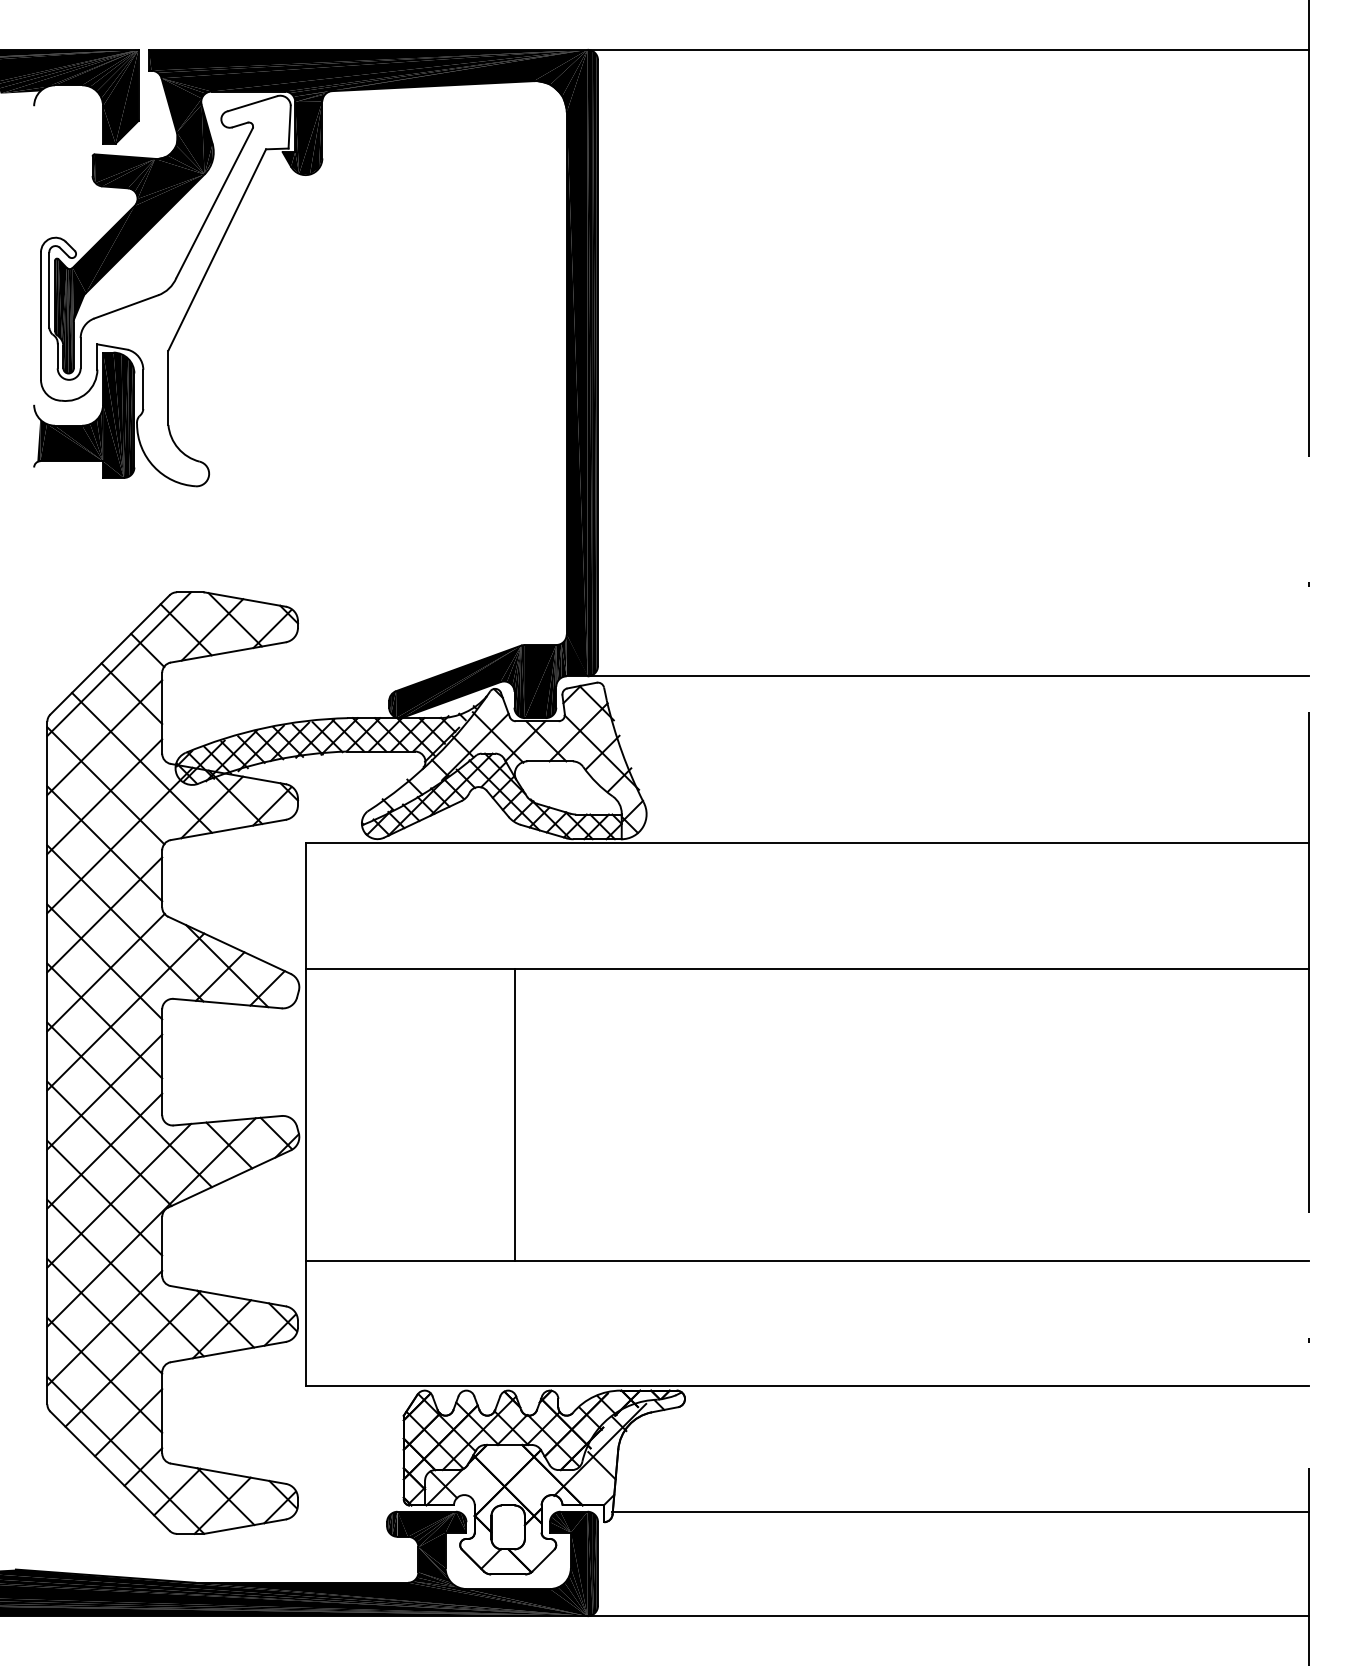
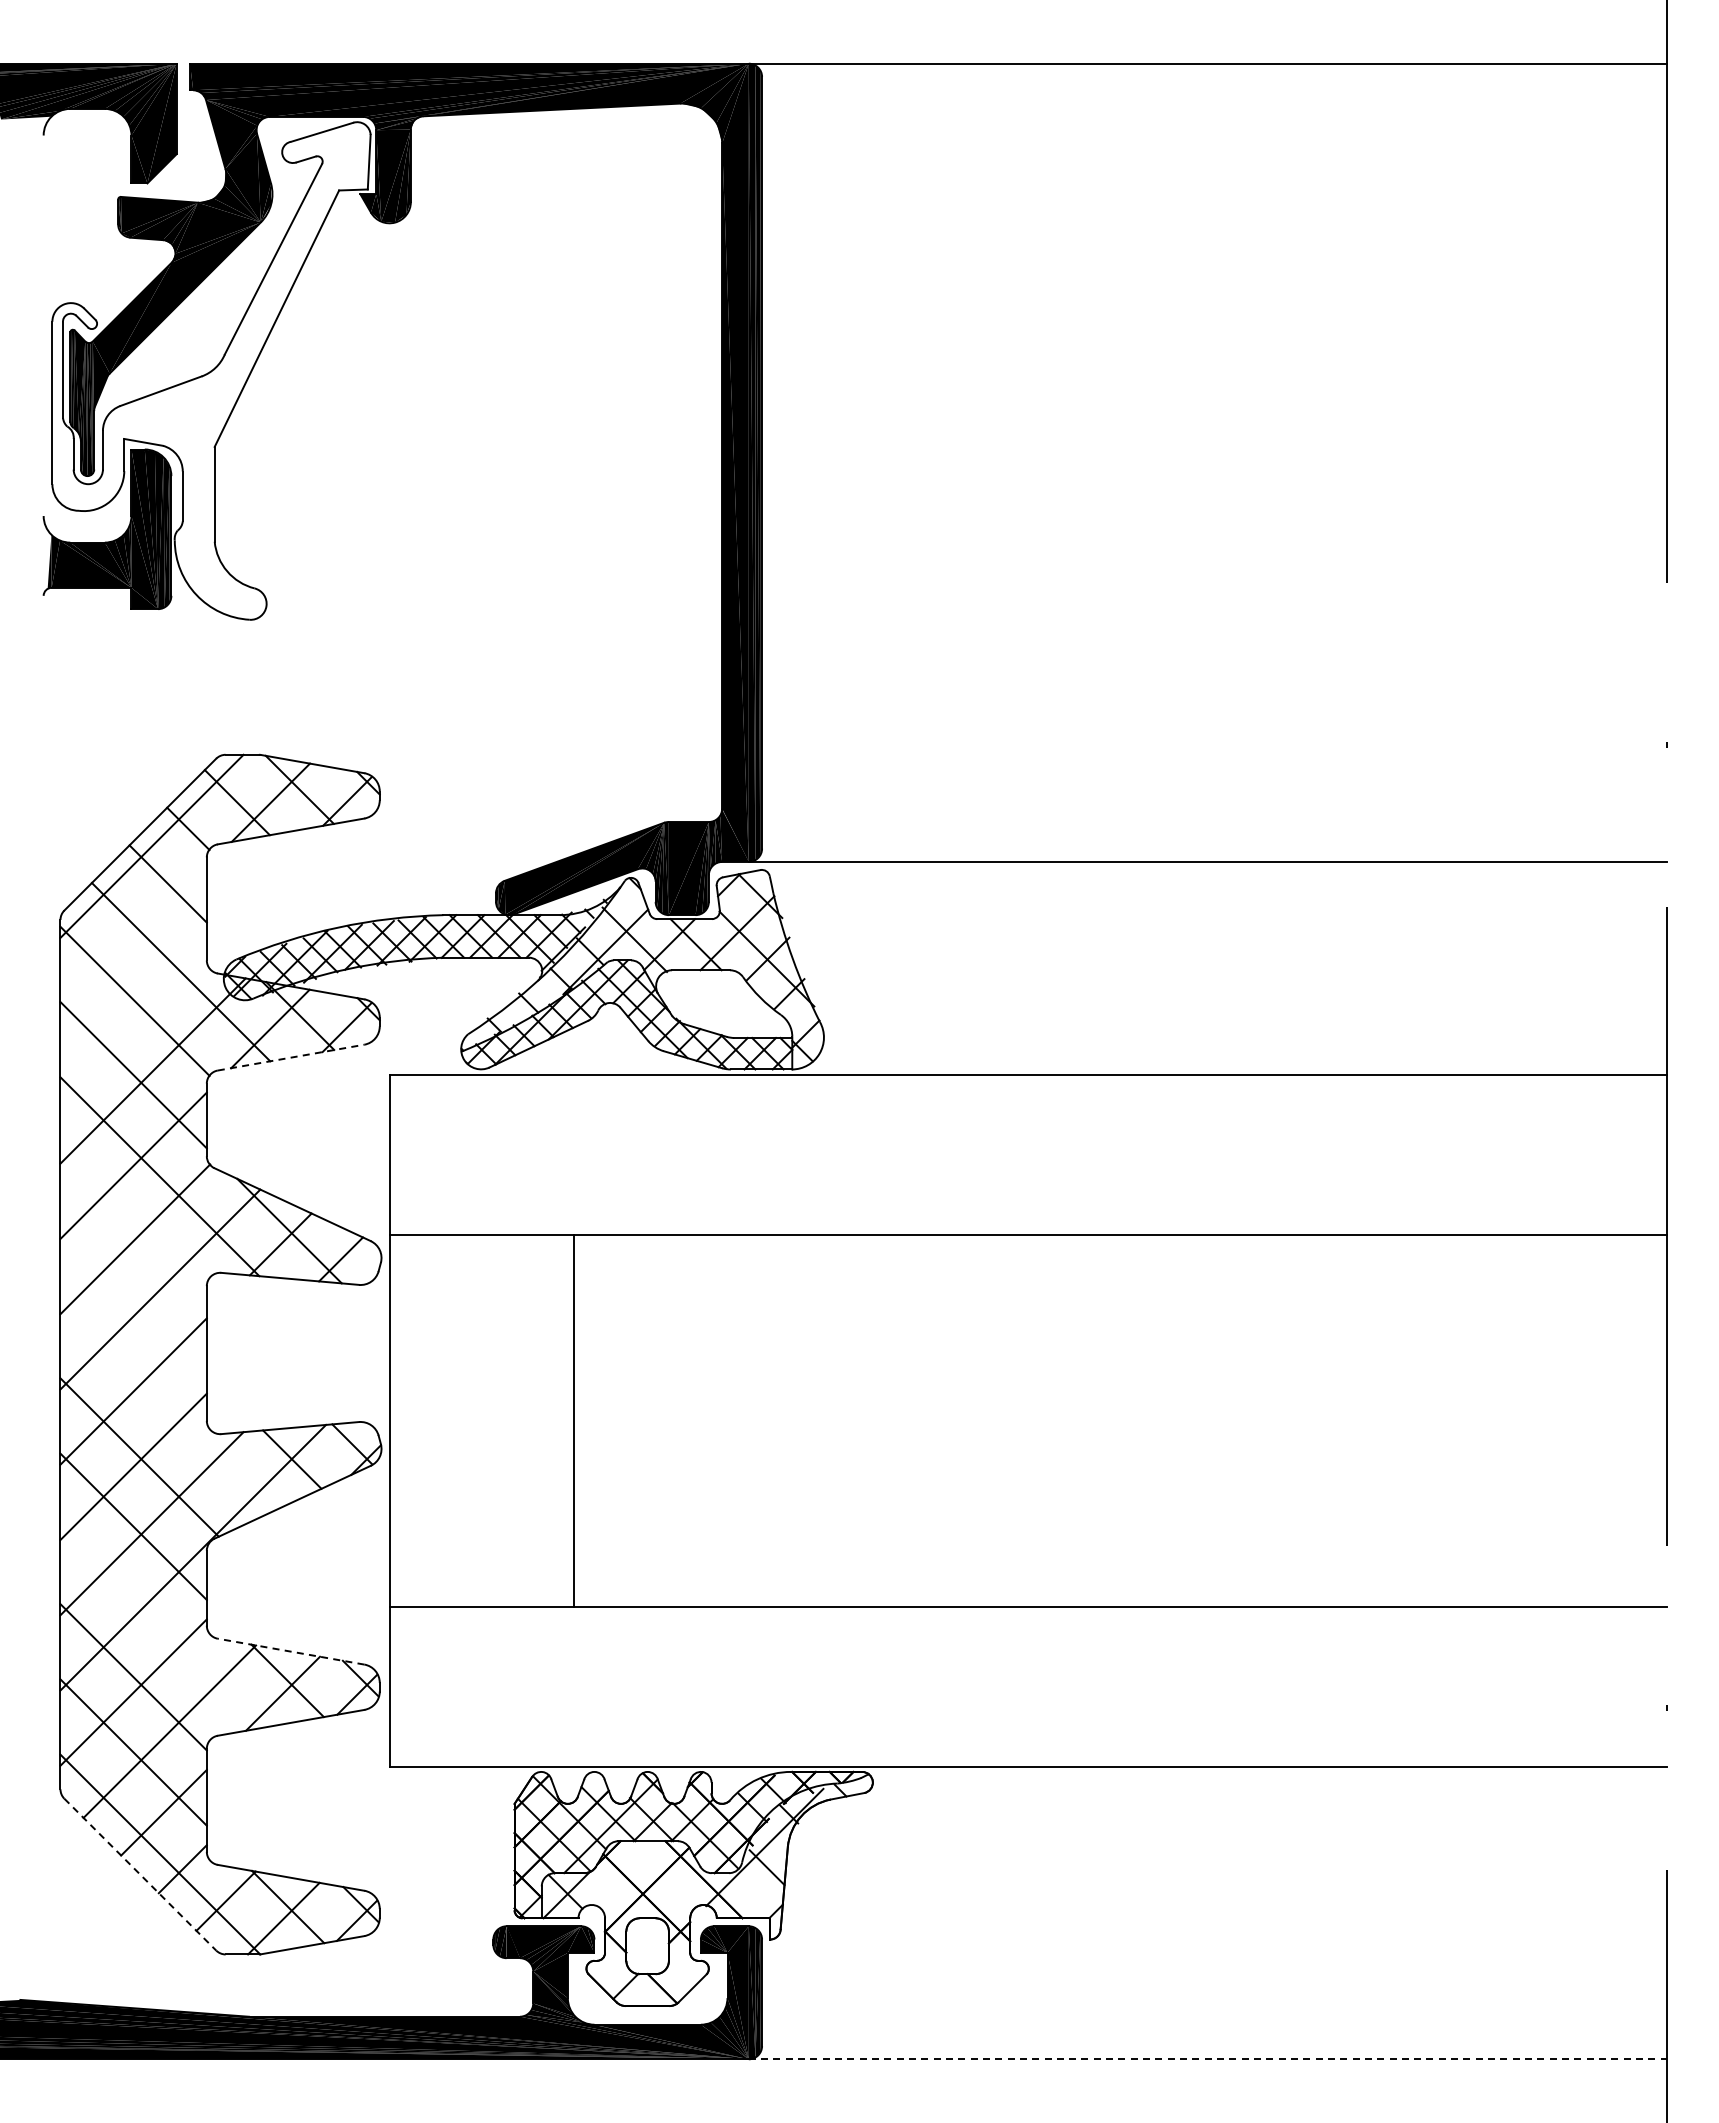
line: (104, 737) -> (133, 939), removed
line: (104, 796) -> (133, 1015), removed
line: (228, 829) -> (291, 1057), solid -> dashed
line: (104, 961) -> (133, 1225), removed
line: (104, 1020) -> (133, 1300), removed
line: (129, 1104) -> (165, 1407), removed
line: (514, 1114) -> (573, 1420), moved
line: (125, 1278) -> (159, 1628), removed
line: (227, 1296) -> (290, 1651), solid -> dashed
line: (110, 1471) -> (140, 1875), solid -> dashed
line: (960, 1511) -> (1223, 1926), removed
line: (948, 1616) -> (1208, 2059), solid -> dashed

